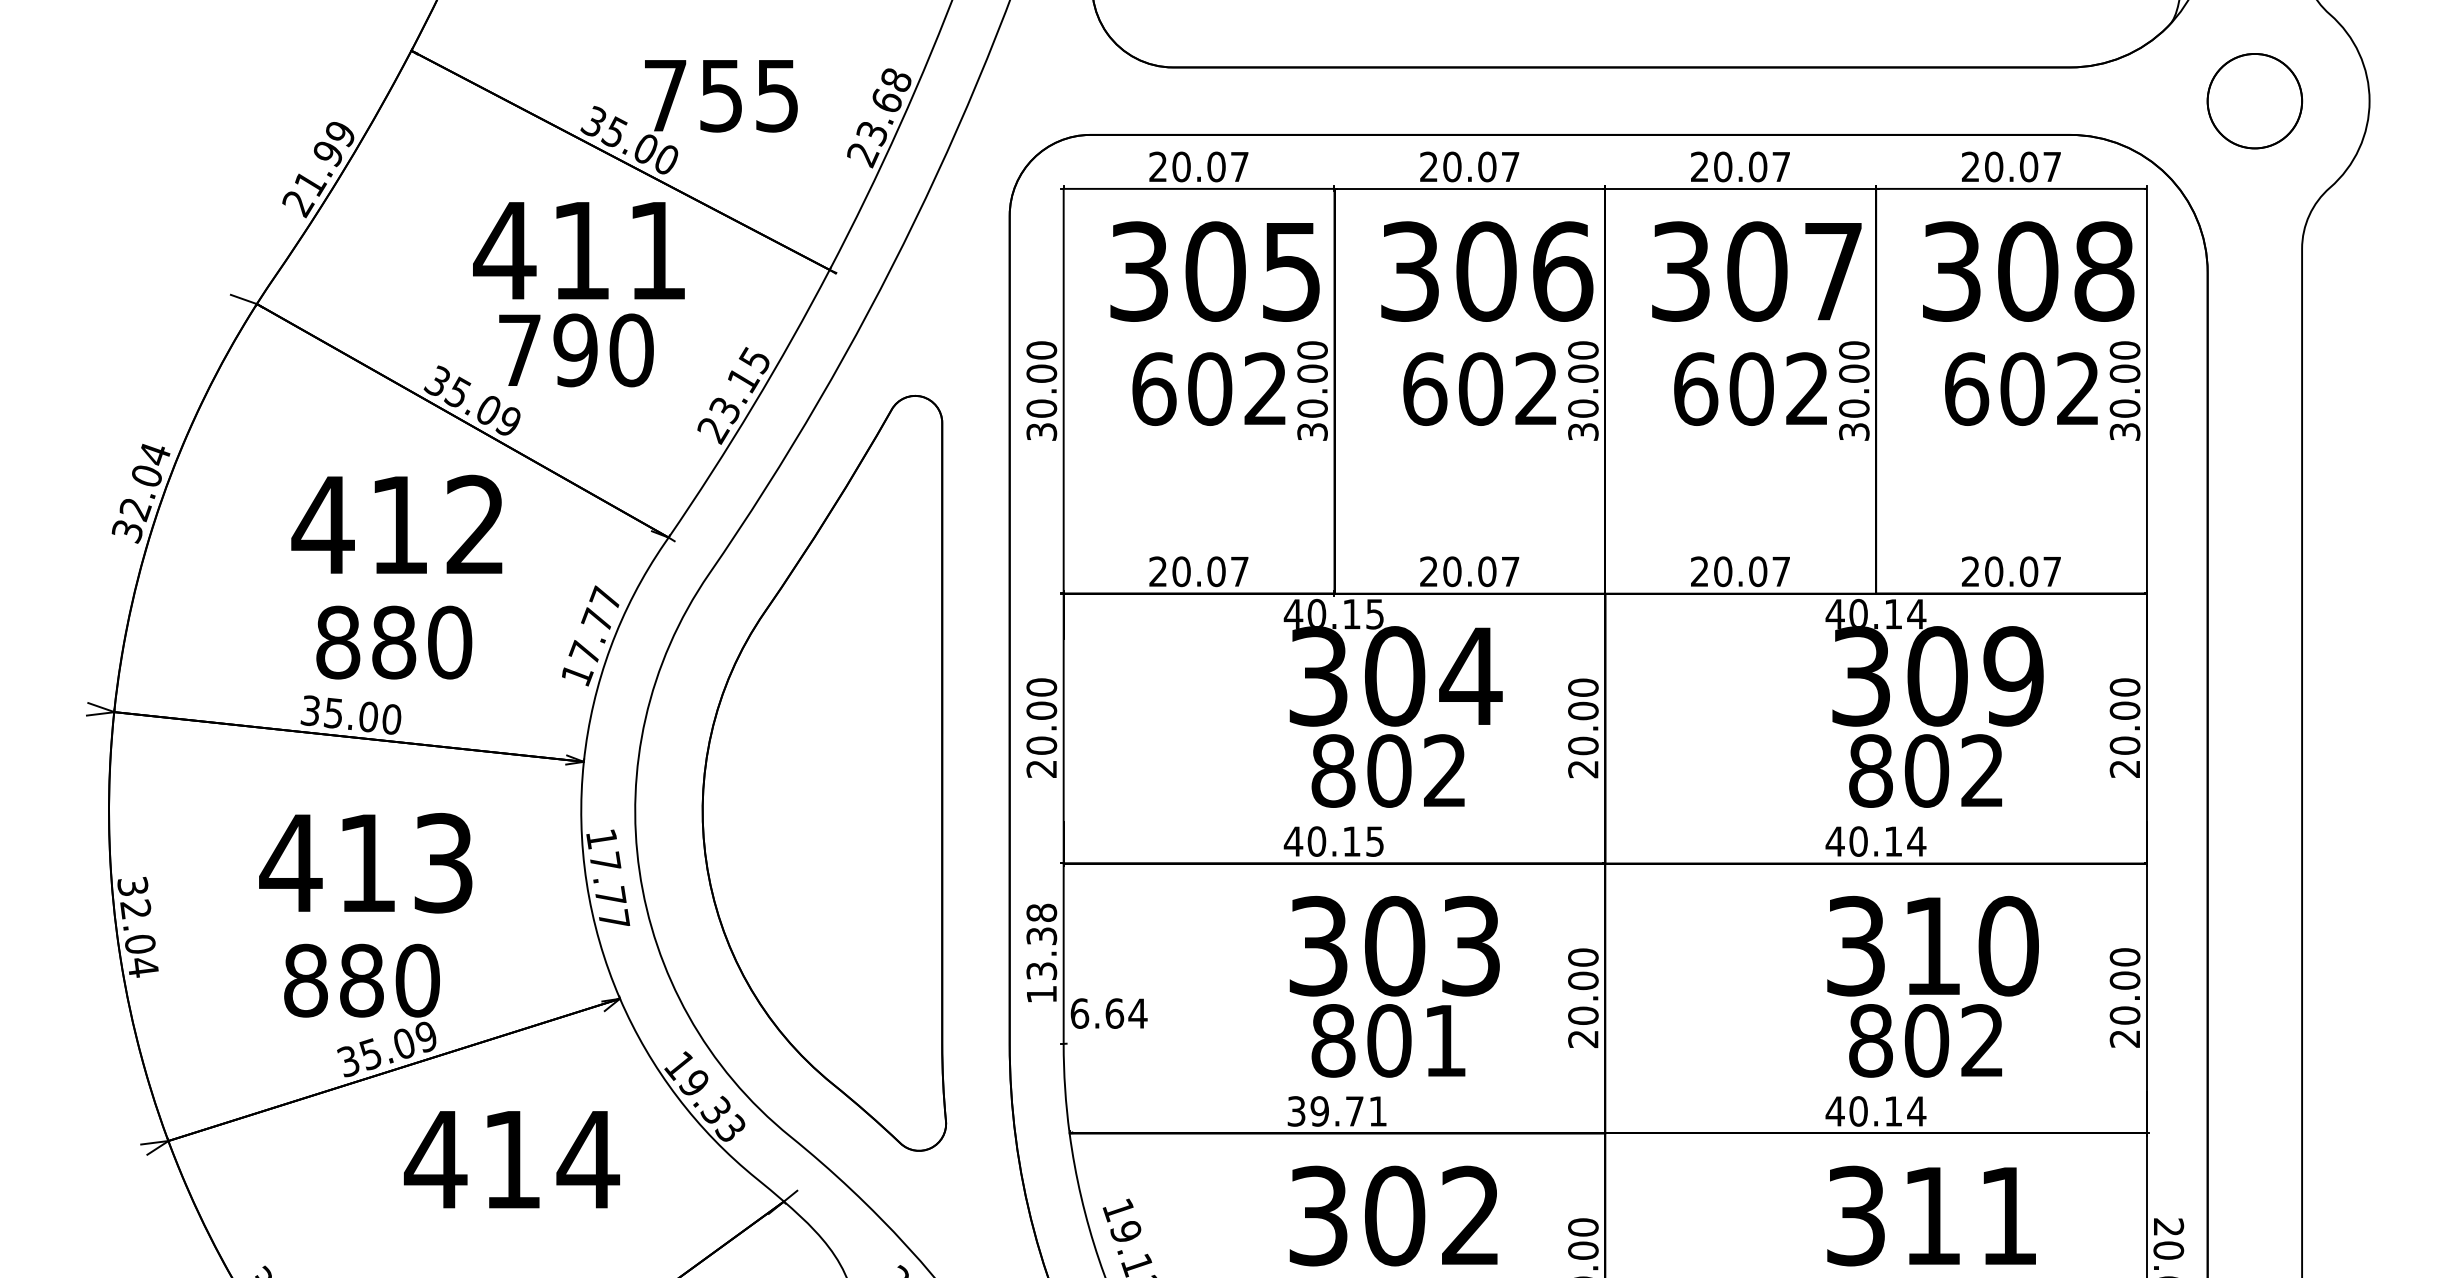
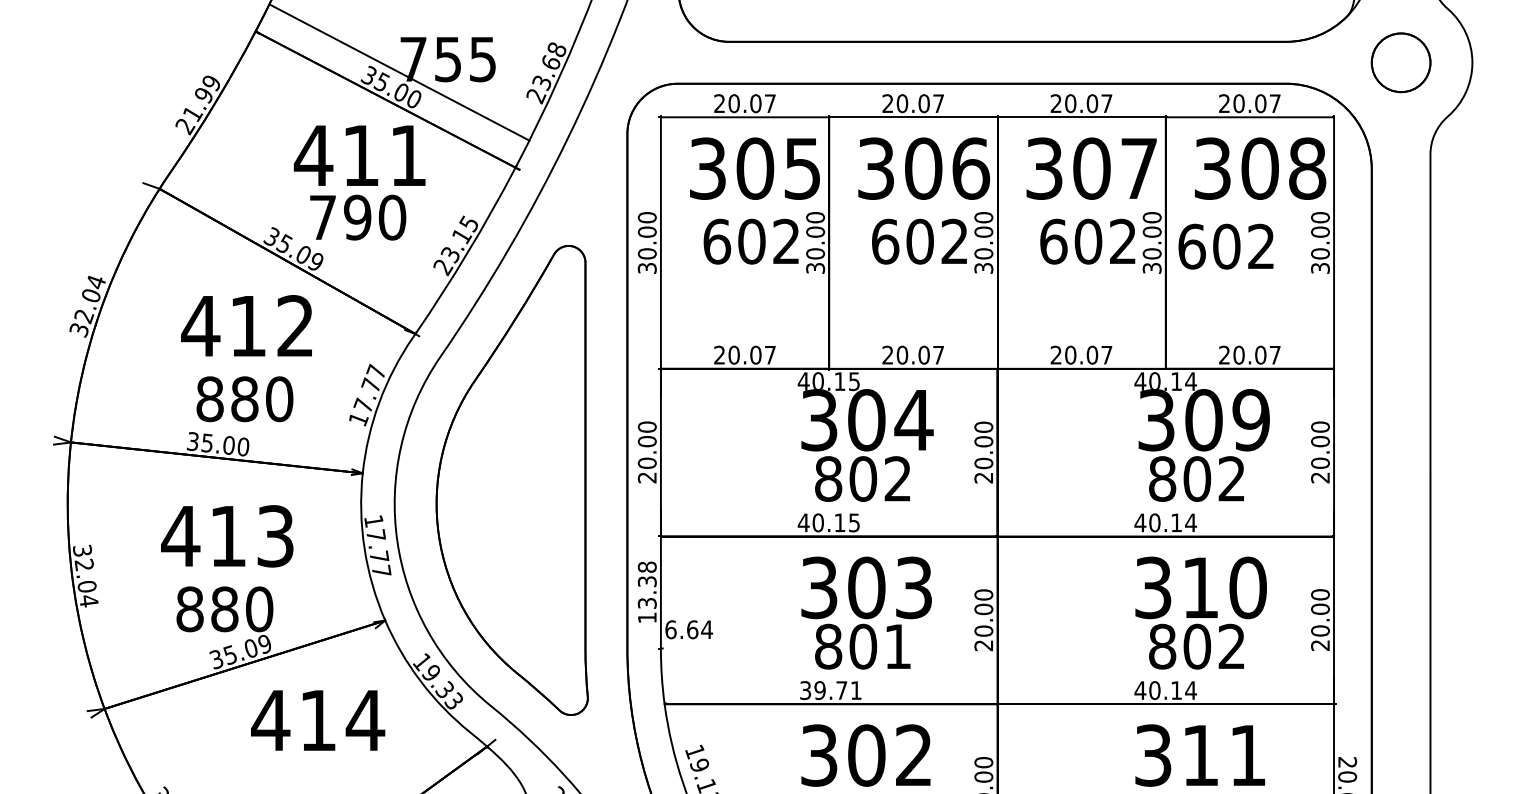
line: (620, 160) -> (399, 72), moved
text: (2020, 388) -> (1225, 246), moved

